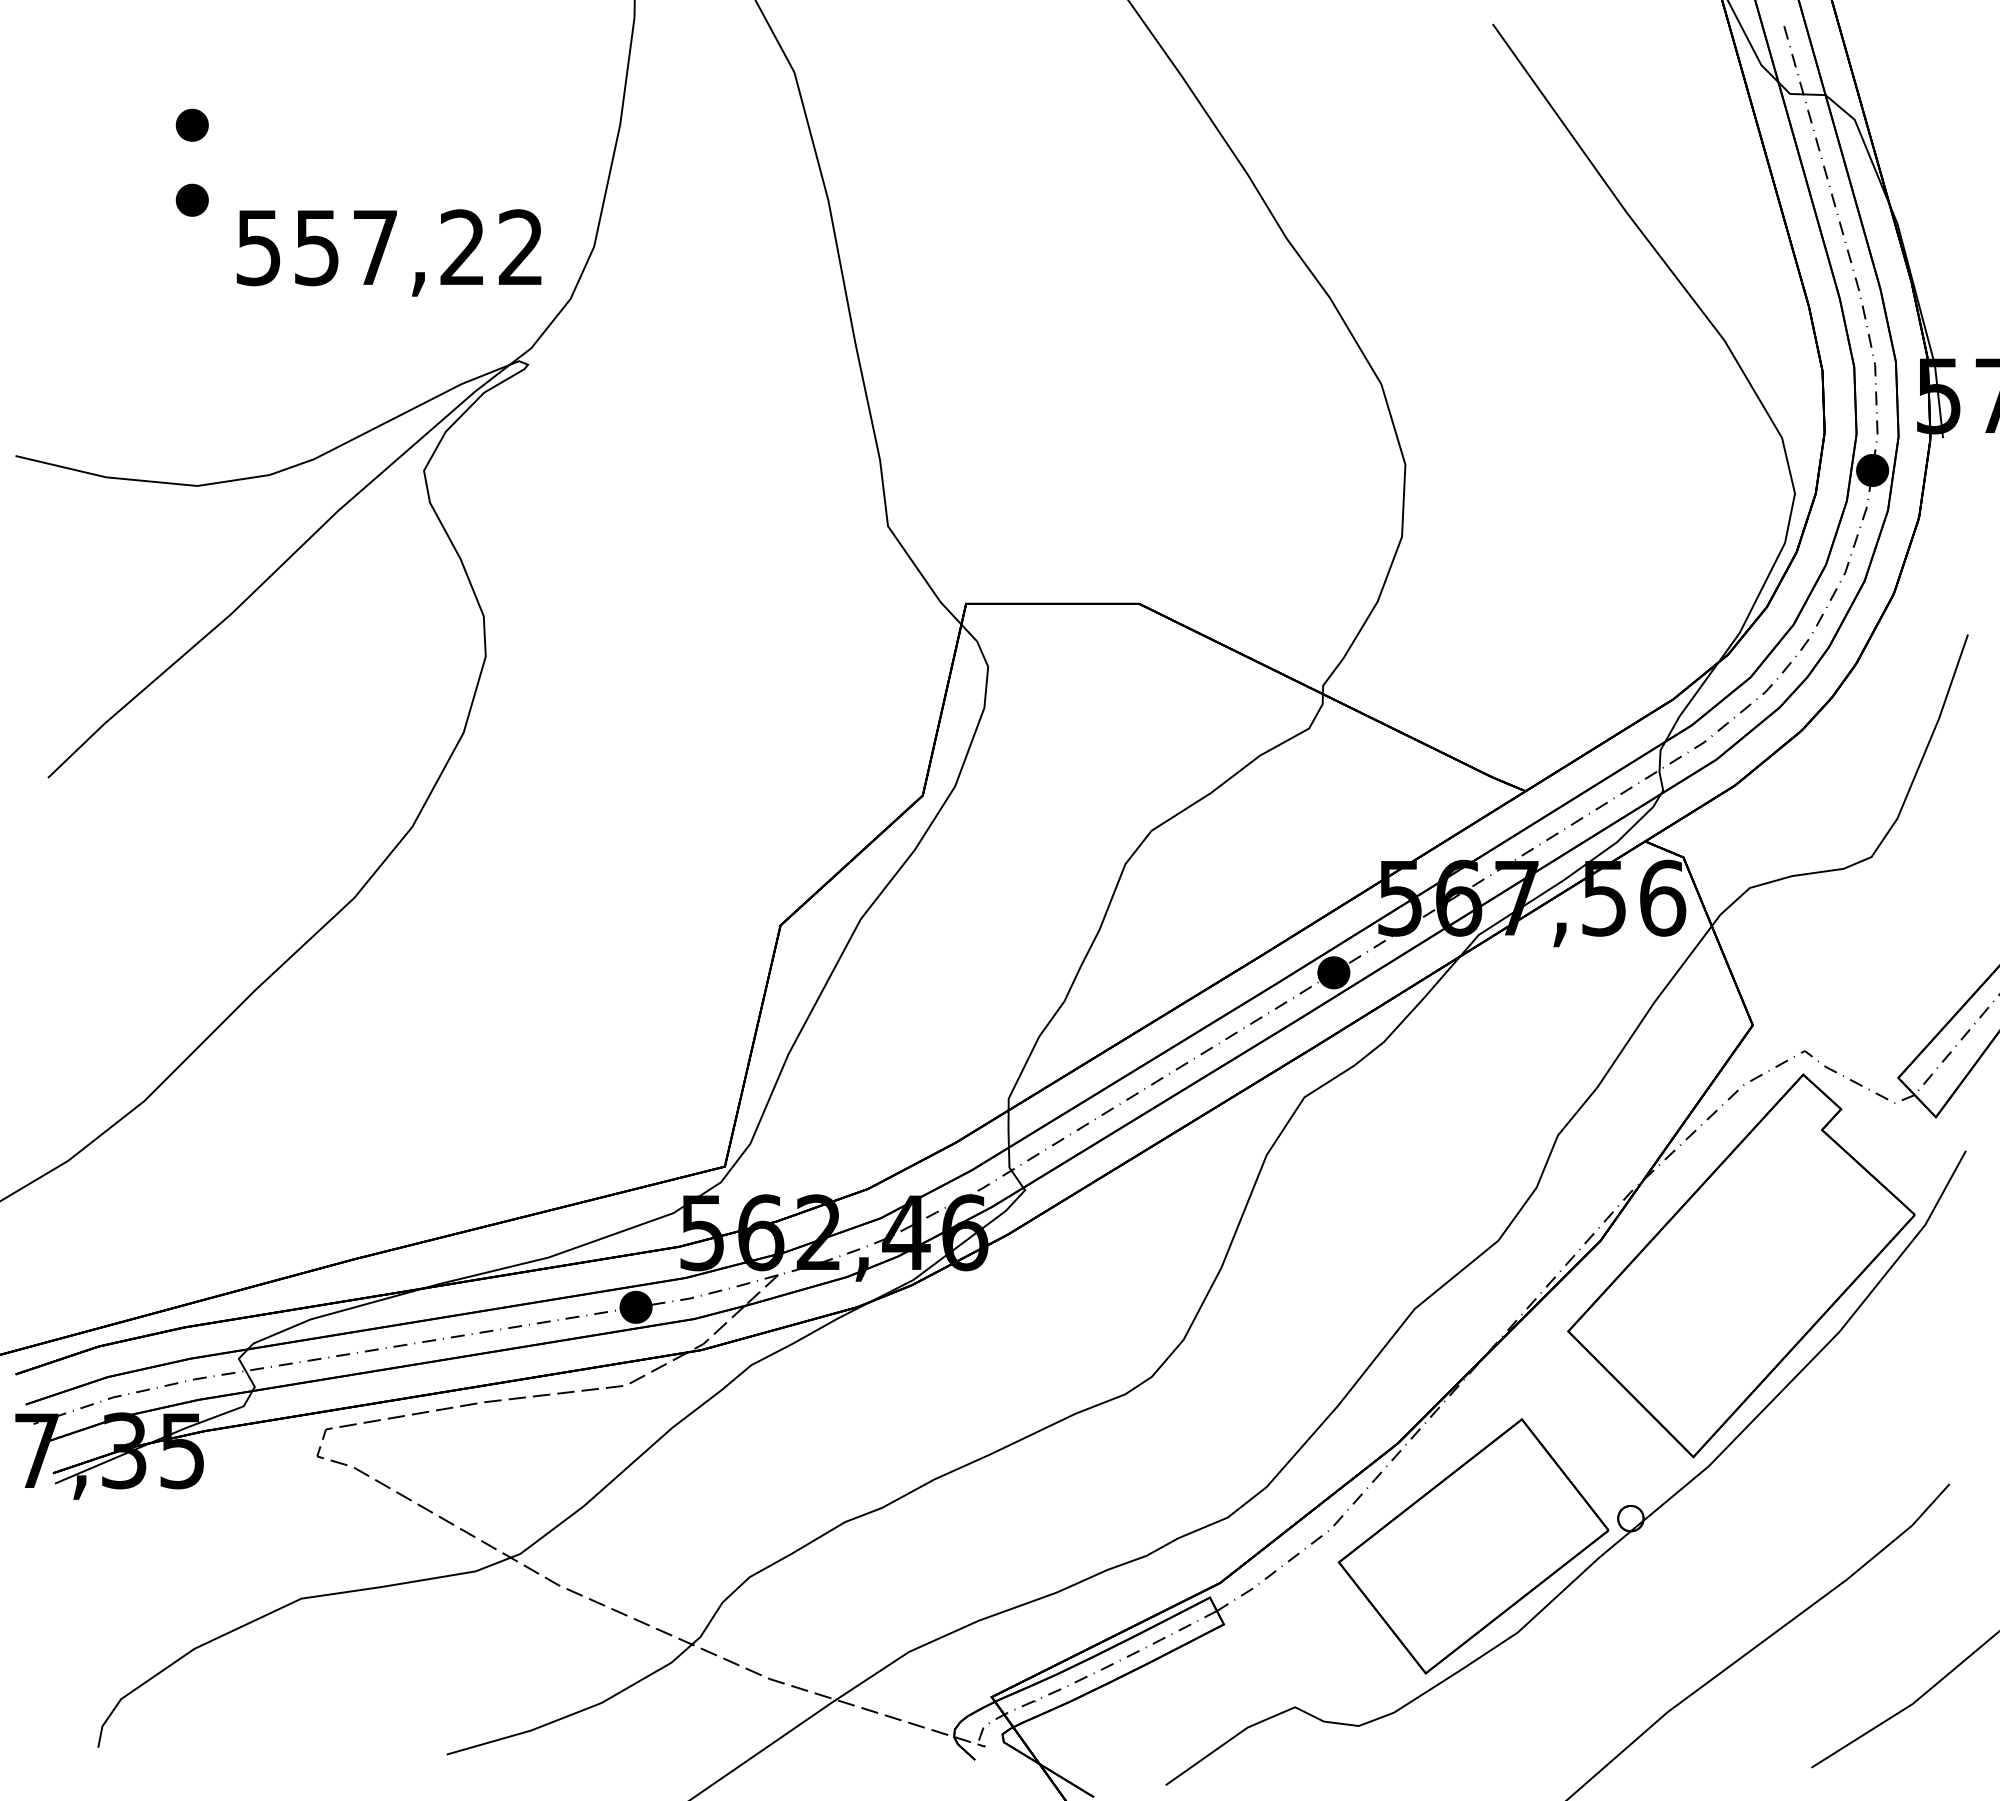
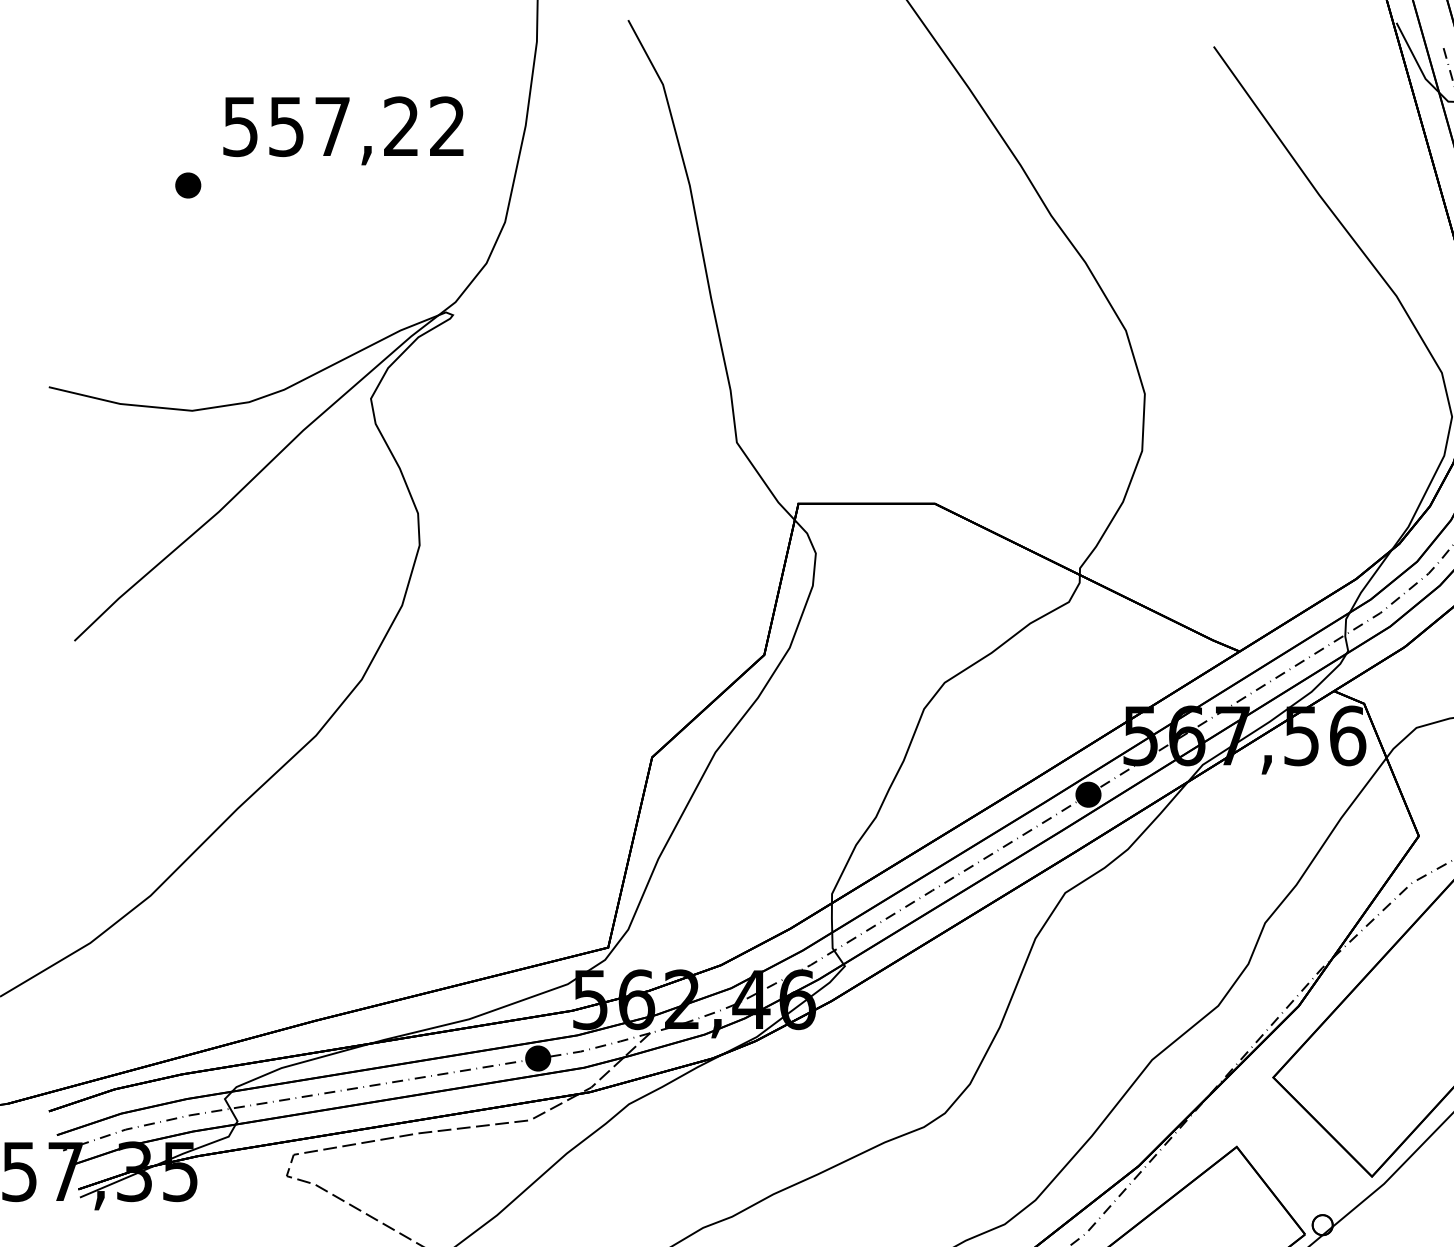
part: (191, 124) -> (187, 125), removed
text: (388, 252) -> (342, 130), moved

